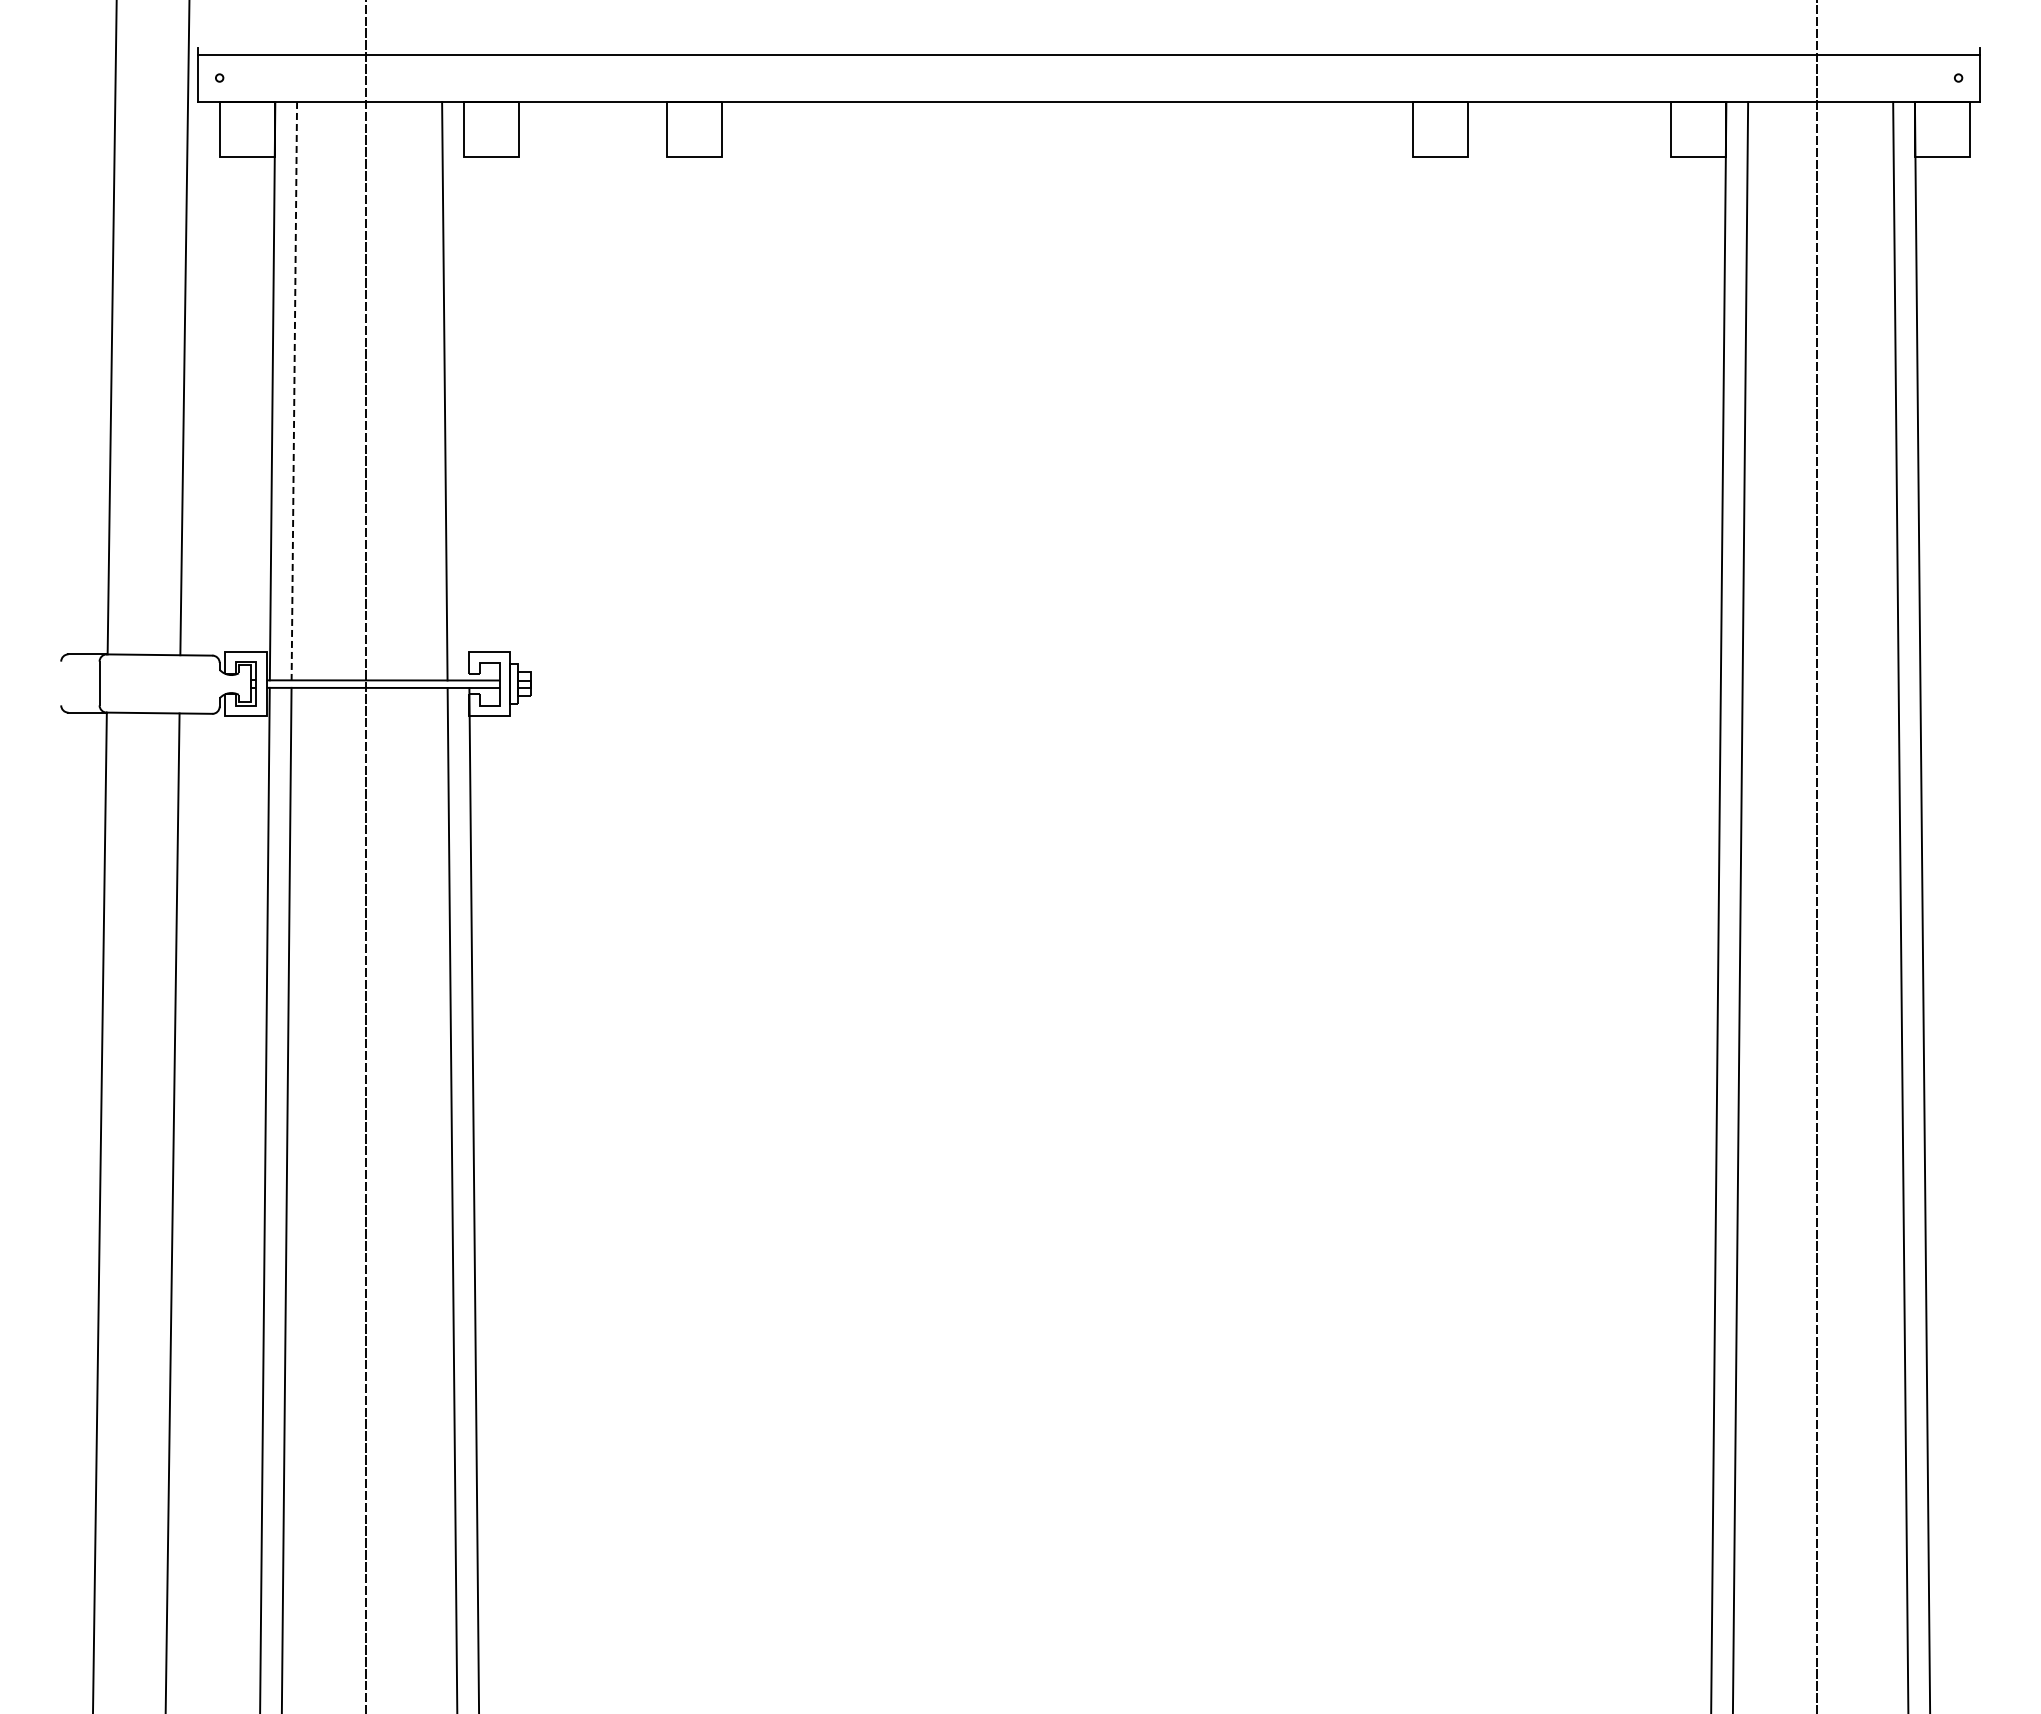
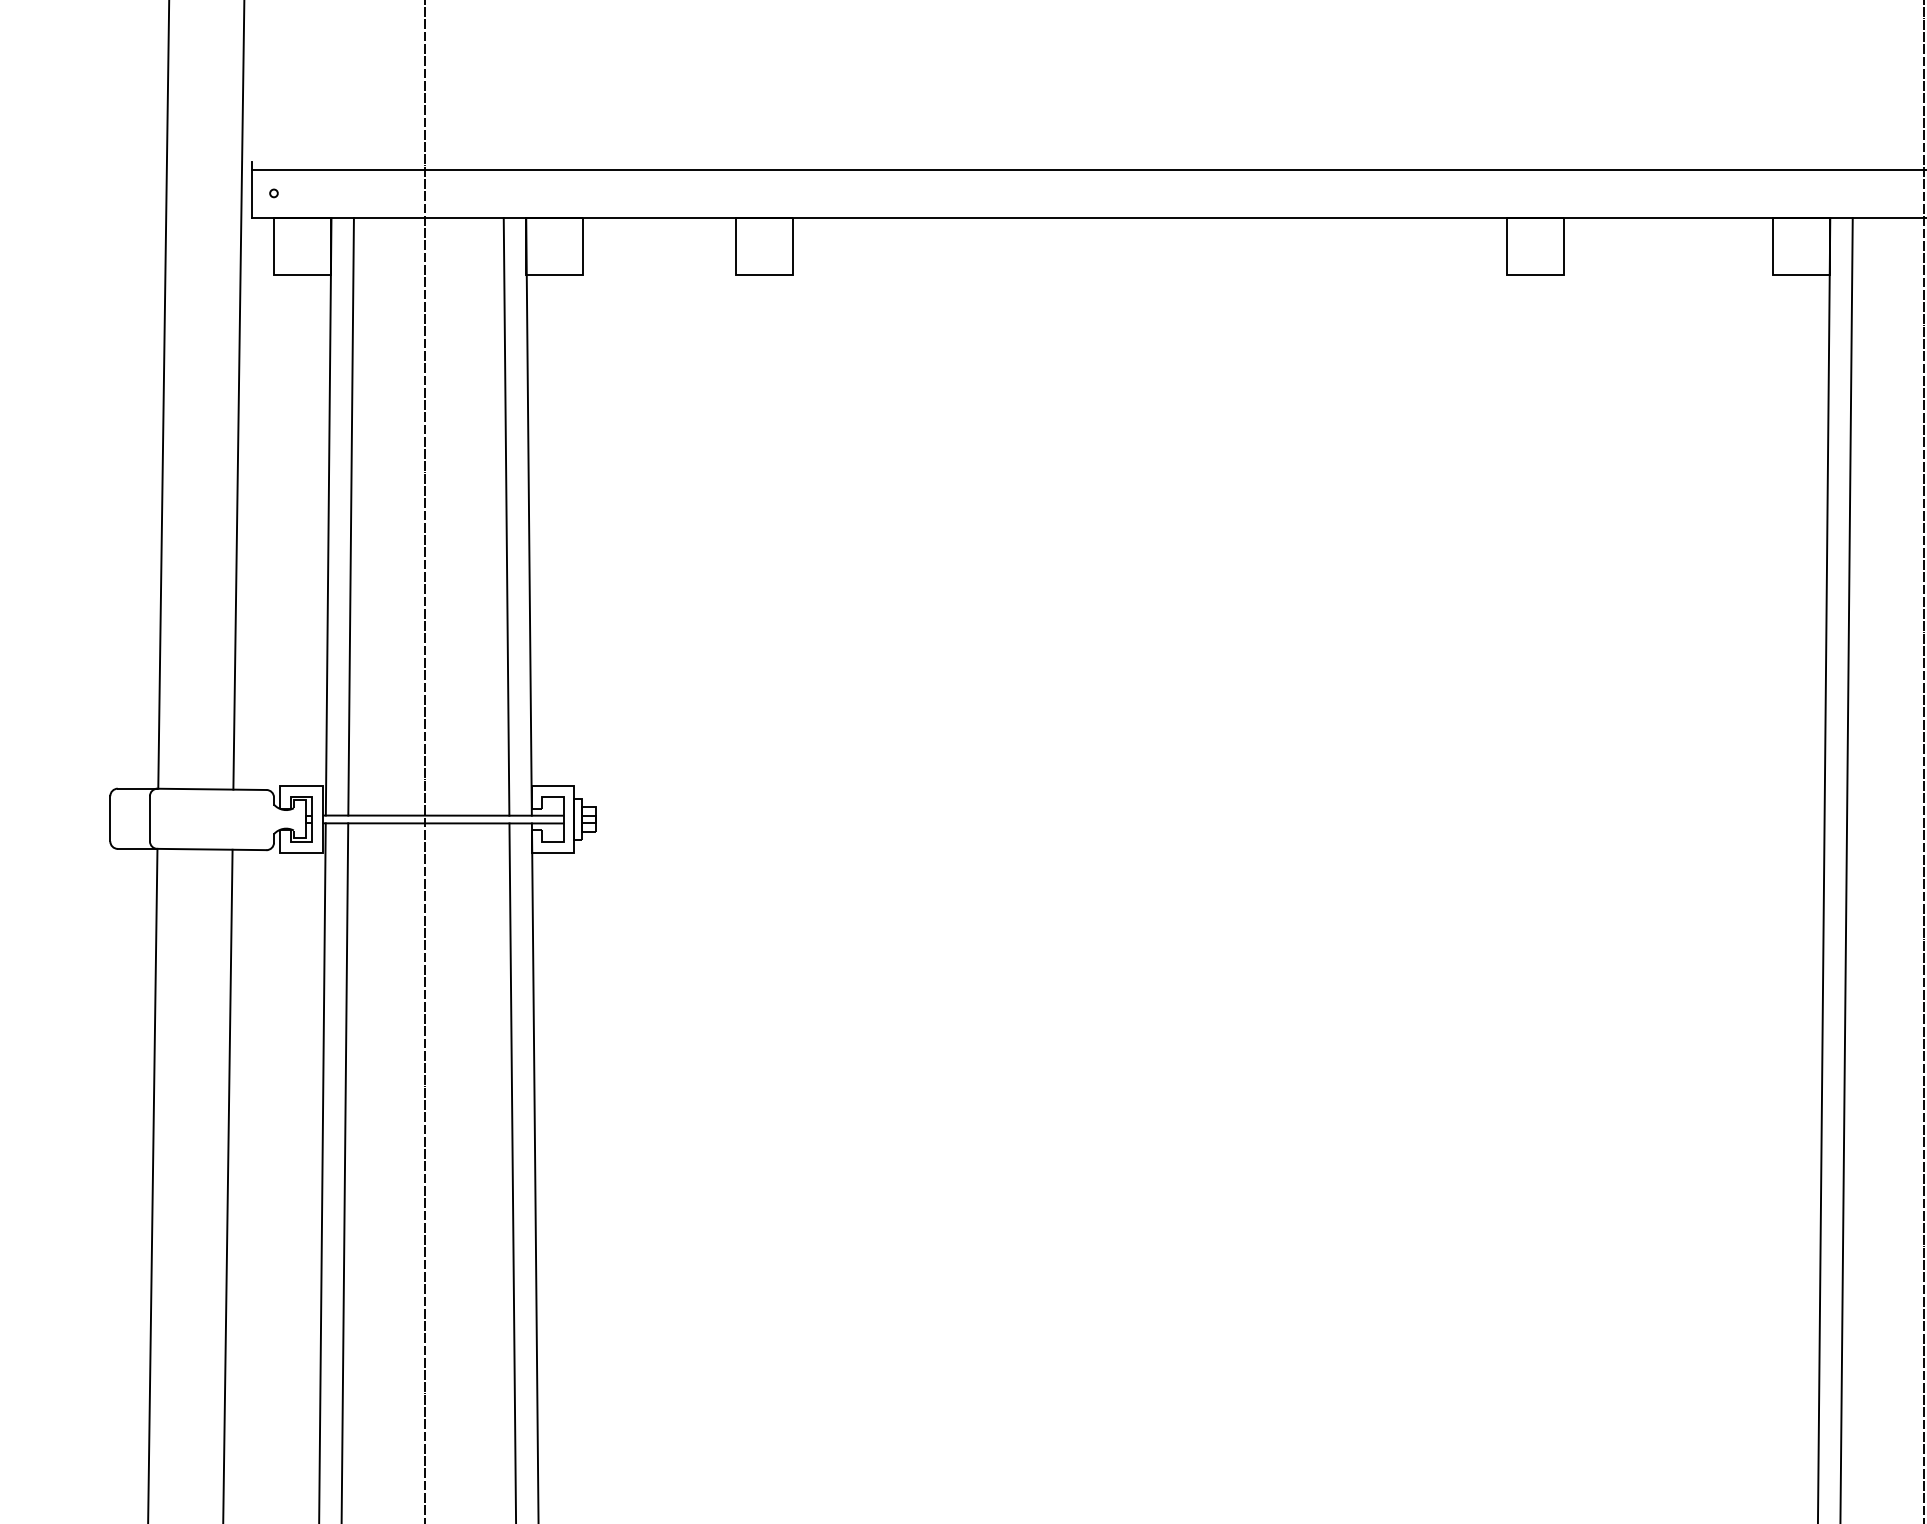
line: (466, 390) -> (528, 516), added
line: (294, 391) -> (351, 517), dashed -> solid
line: (61, 683) -> (110, 818), added

